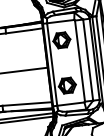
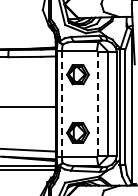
line: (79, 60) -> (97, 103), solid -> dashed
line: (51, 64) -> (61, 103), solid -> dashed

